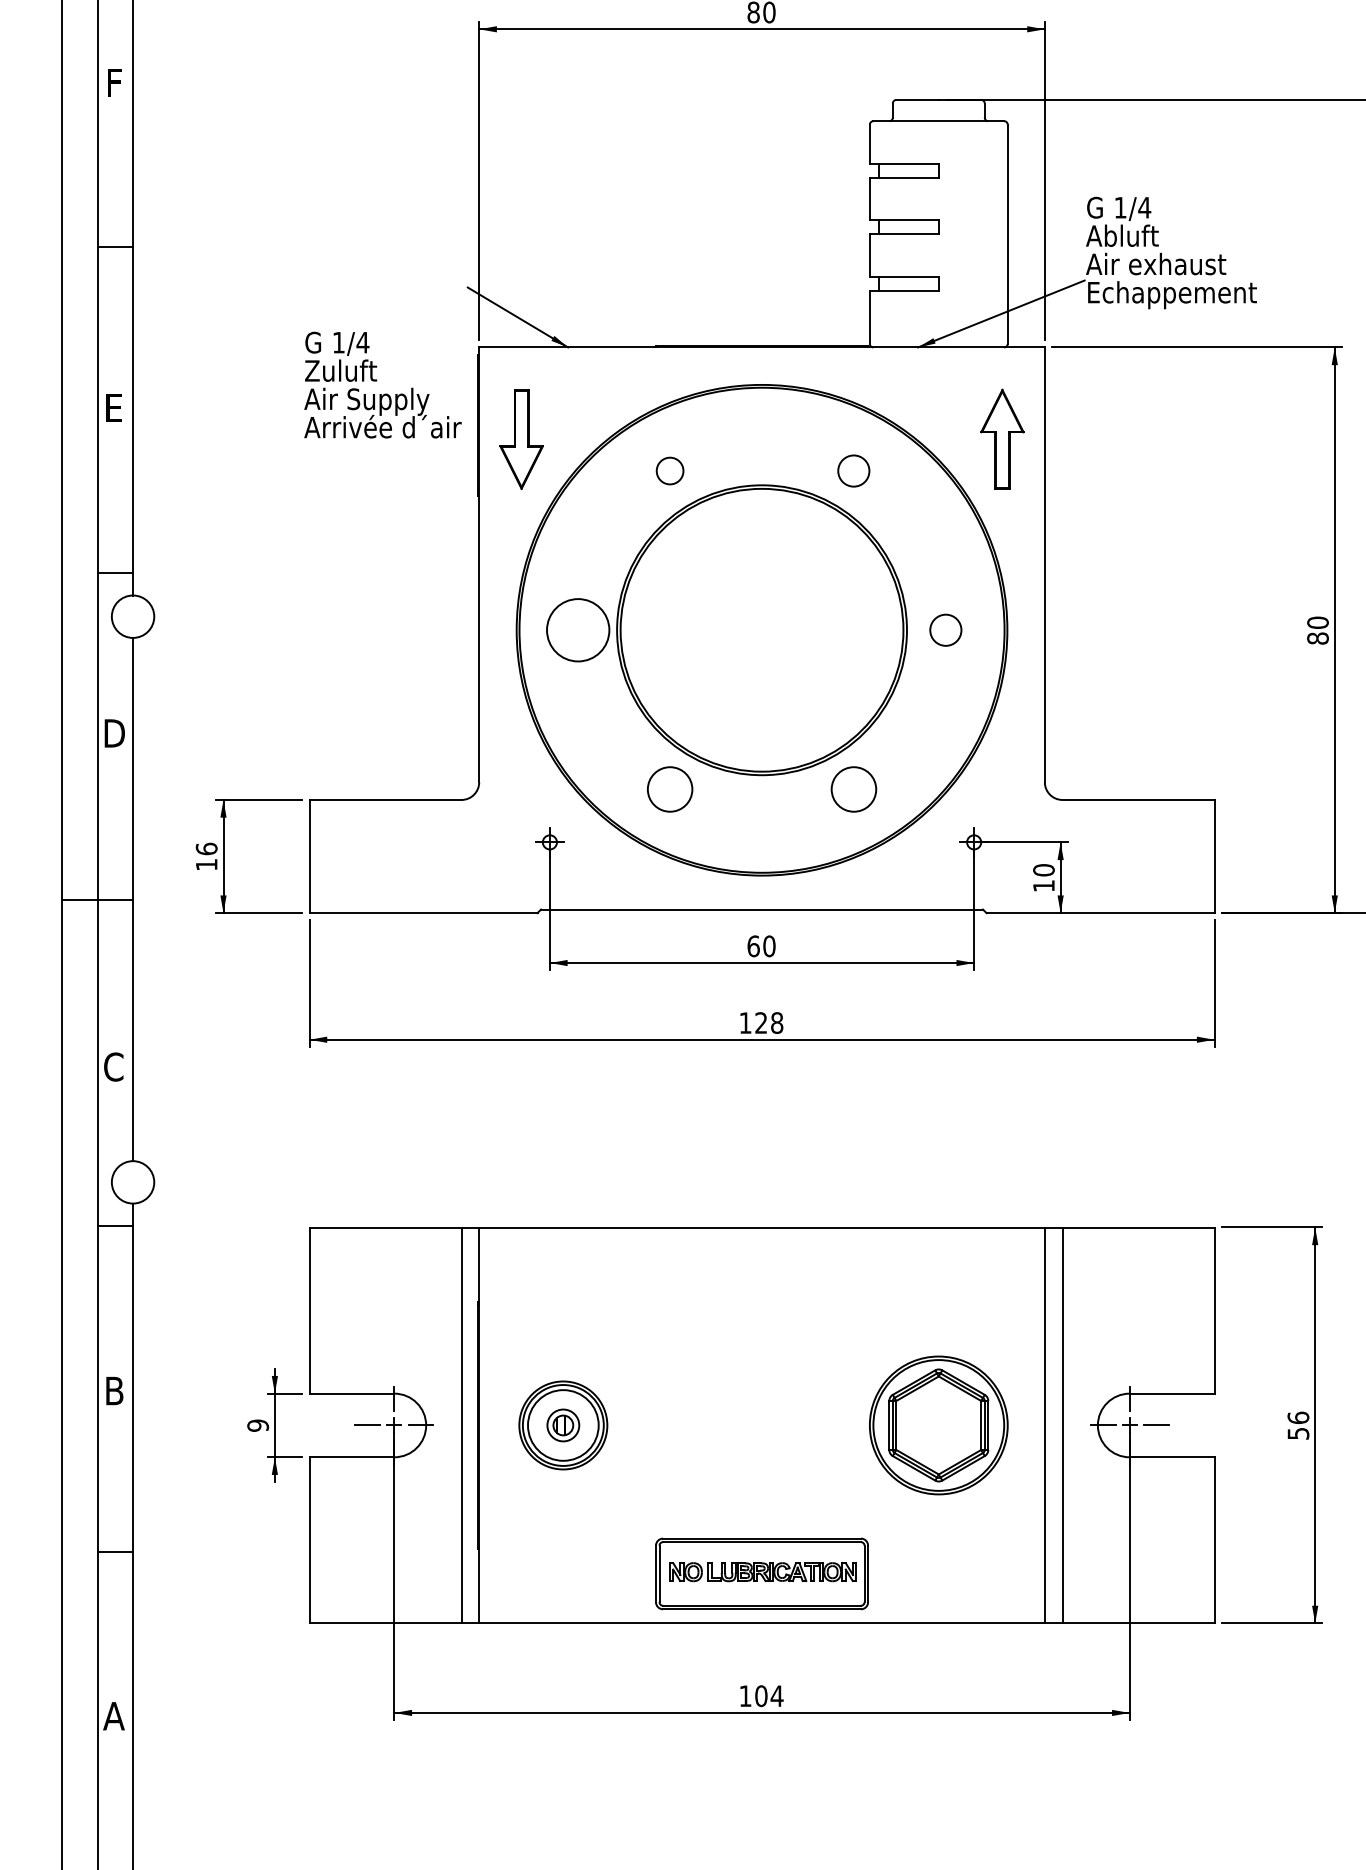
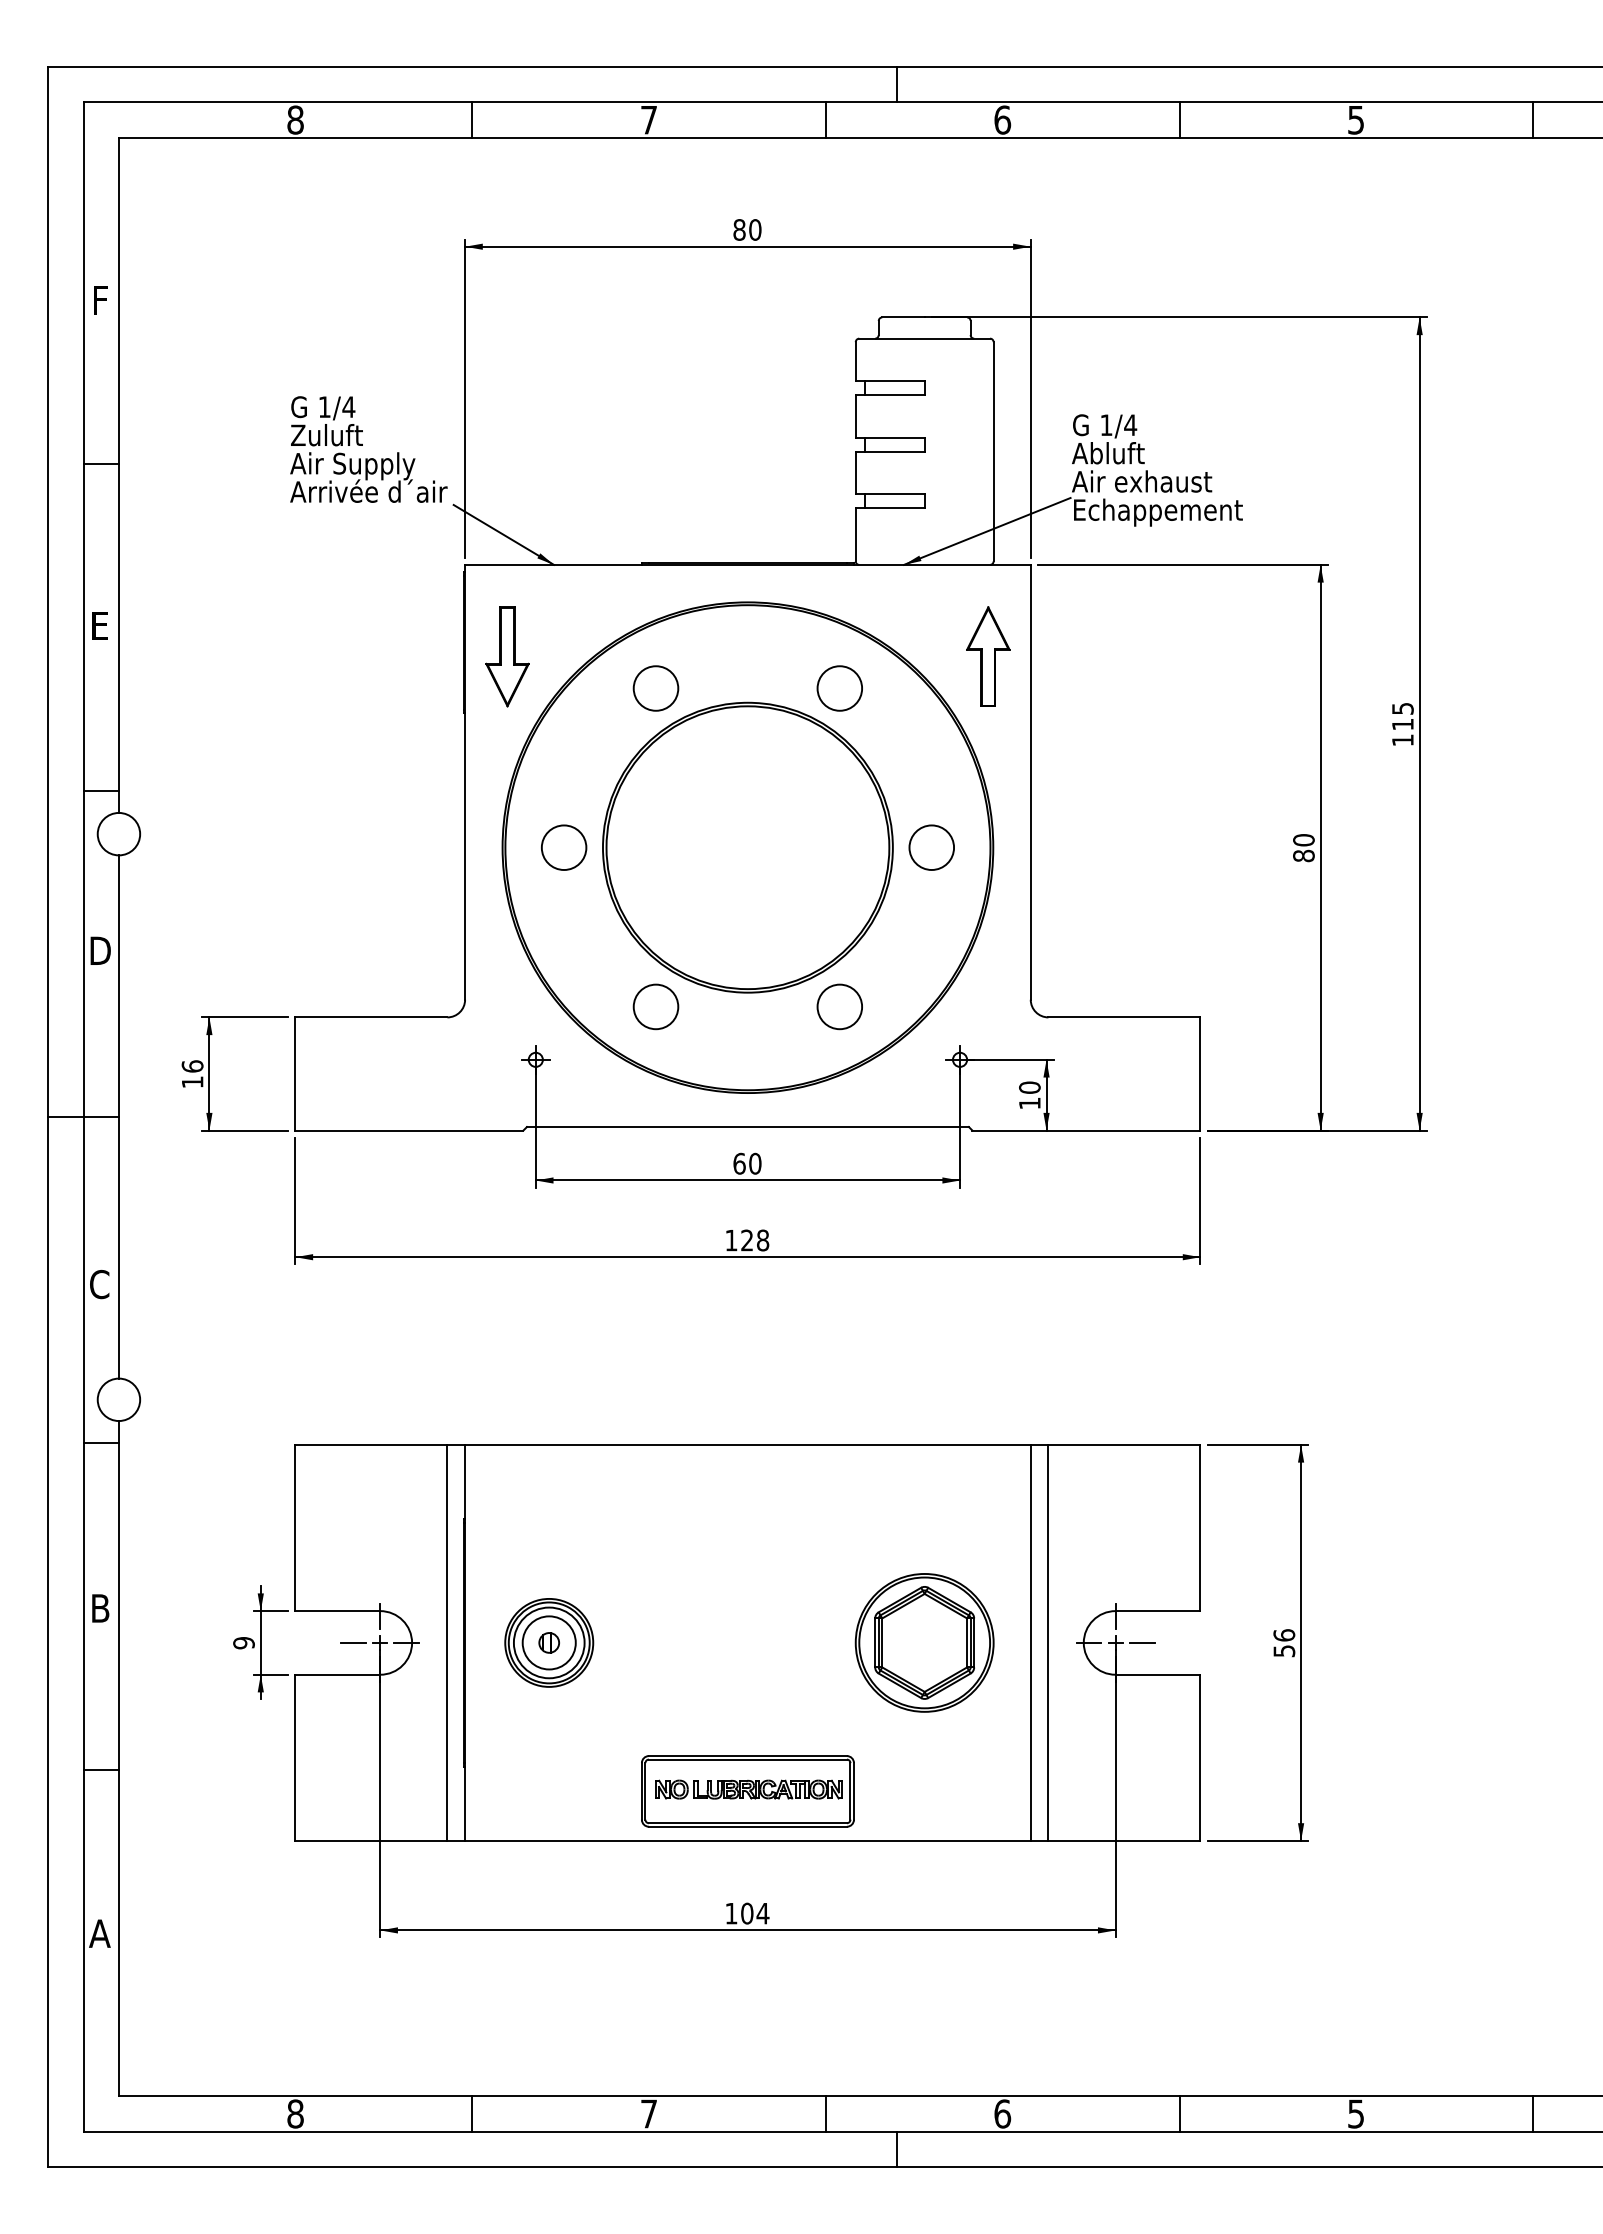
part: (376, 381) -> (362, 445), moved
circle: (669, 471) -> (655, 688), size x1.67
circle: (853, 471) -> (839, 688), size x1.43
circle: (577, 630) -> (563, 847), size x0.71
circle: (945, 630) -> (931, 847), size x1.43
circle: (562, 1425) -> (548, 1642), size x1.67

